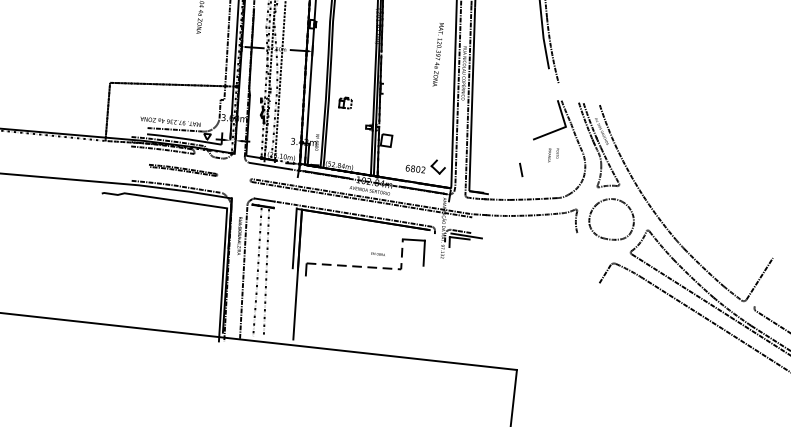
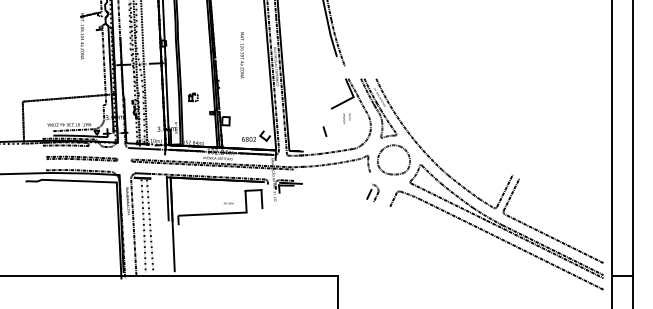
text: (437, 54) -> (241, 55), moved
part: (183, 170) -> (82, 158), size x1.43
part: (577, 260) -> (372, 192), added
line: (369, 267) -> (223, 213), dashed -> solid
line: (768, 284) -> (511, 194), added

